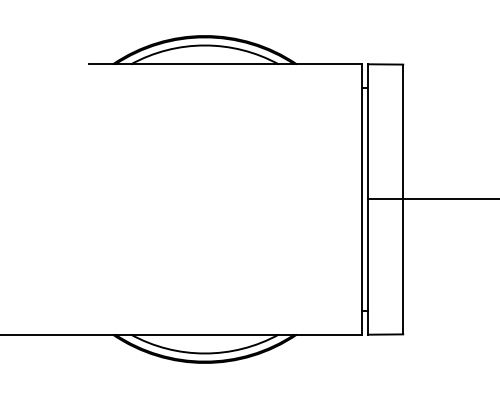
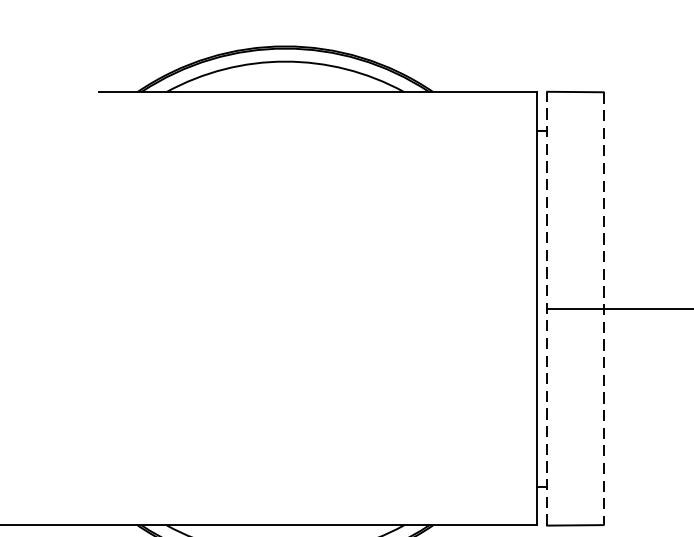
line: (368, 199) -> (547, 308), solid -> dashed
line: (403, 199) -> (604, 308), solid -> dashed

